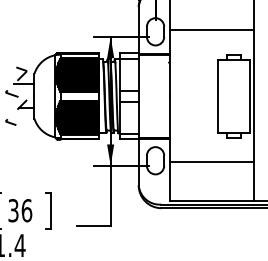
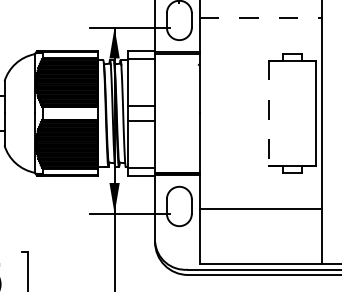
line: (212, 30) -> (261, 18), solid -> dashed
line: (217, 96) -> (268, 113), solid -> dashed

